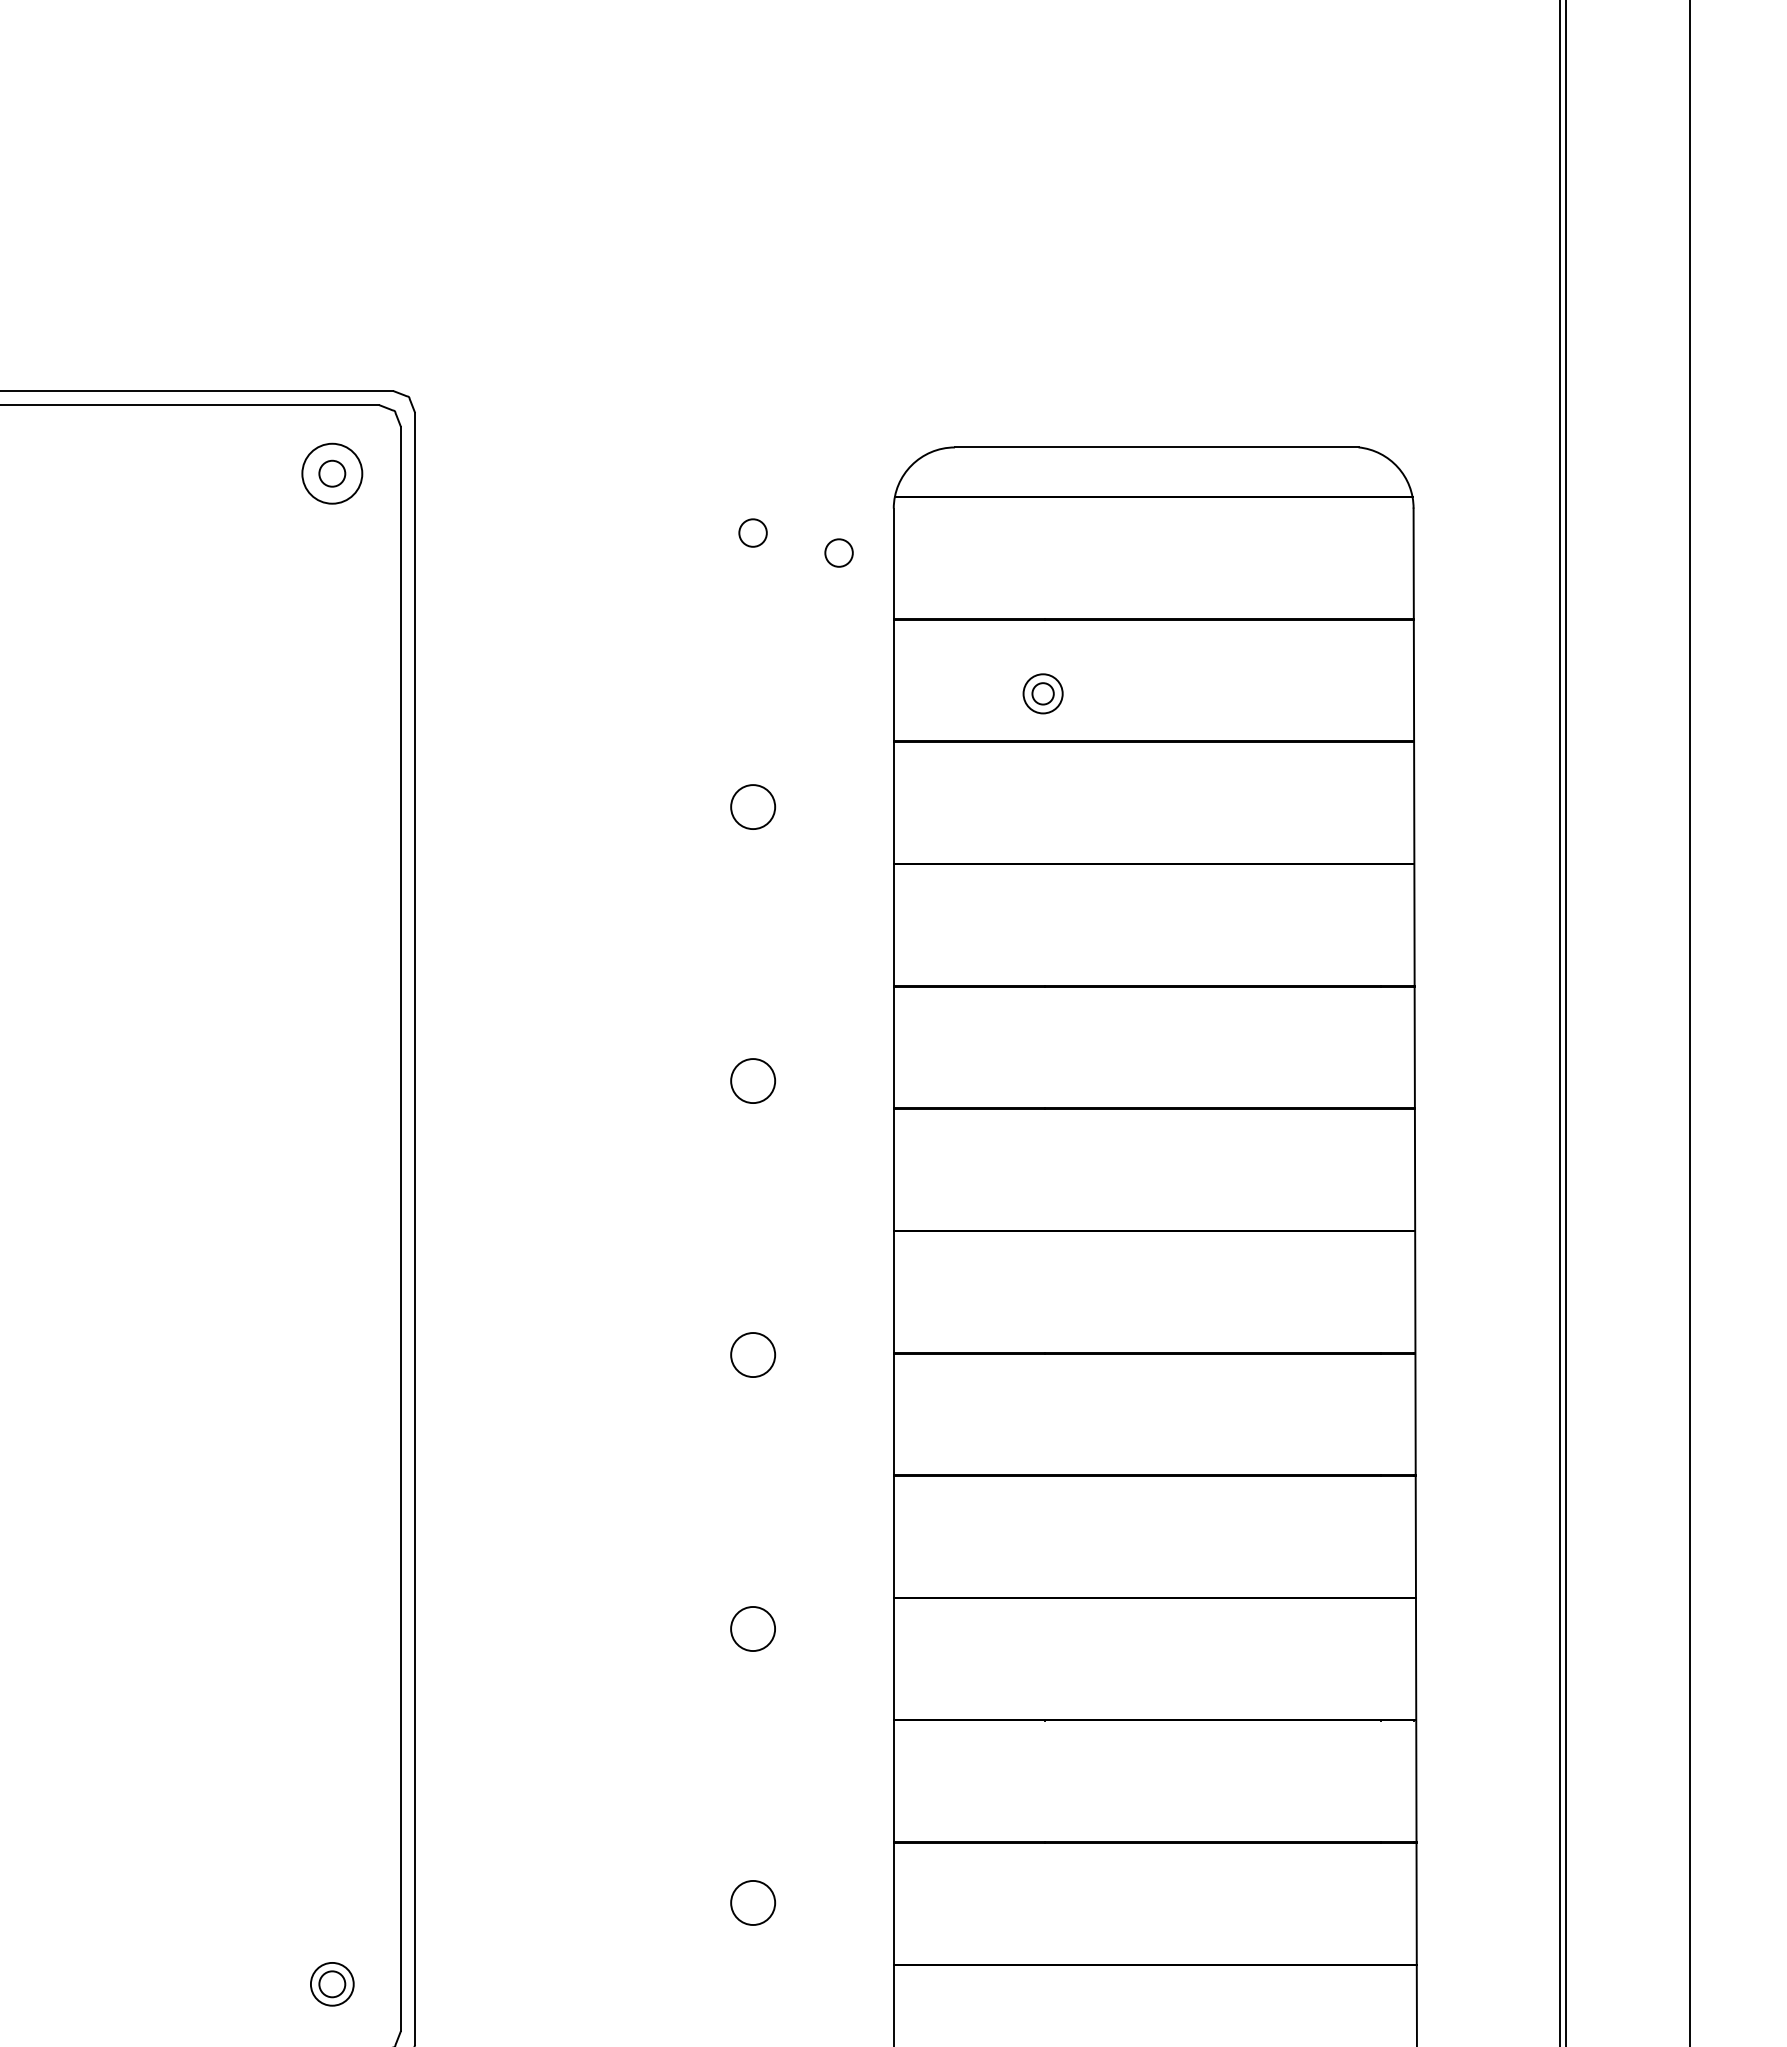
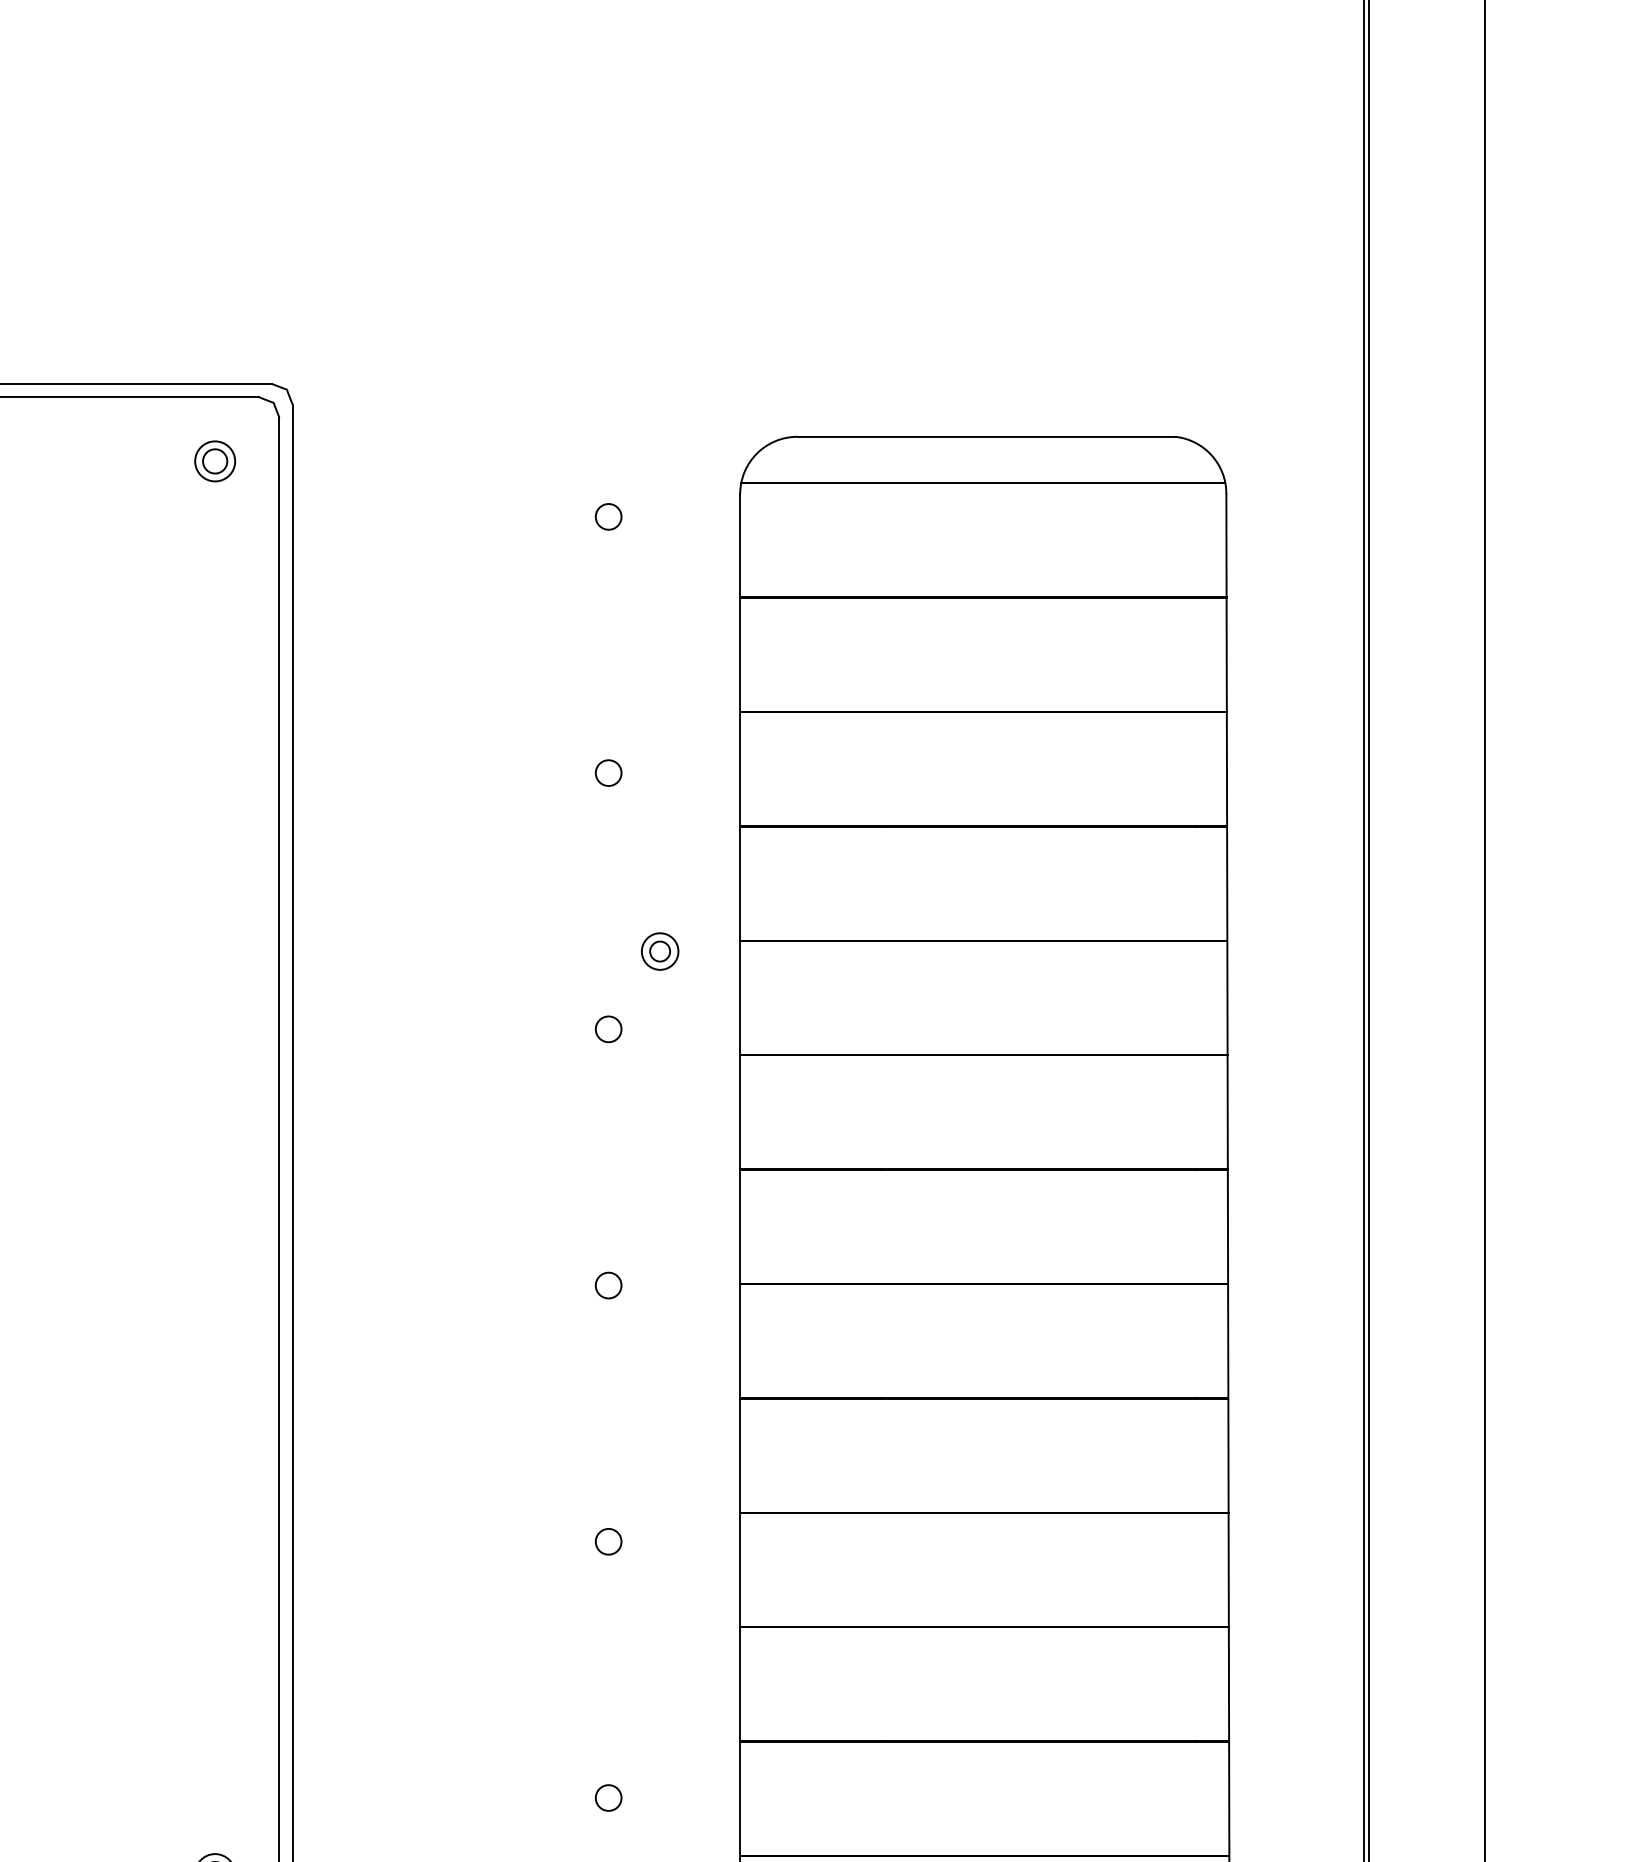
circle: (331, 473) -> (214, 461), size x0.71
circle: (838, 552) -> (688, 535), removed
part: (1042, 693) -> (659, 951), moved
circle: (752, 806) -> (608, 772), size x0.62
circle: (752, 1080) -> (608, 1028), size x0.62
circle: (752, 1354) -> (608, 1285), size x0.62
circle: (752, 1628) -> (608, 1541), size x0.62
circle: (752, 1902) -> (608, 1797), size x0.62

